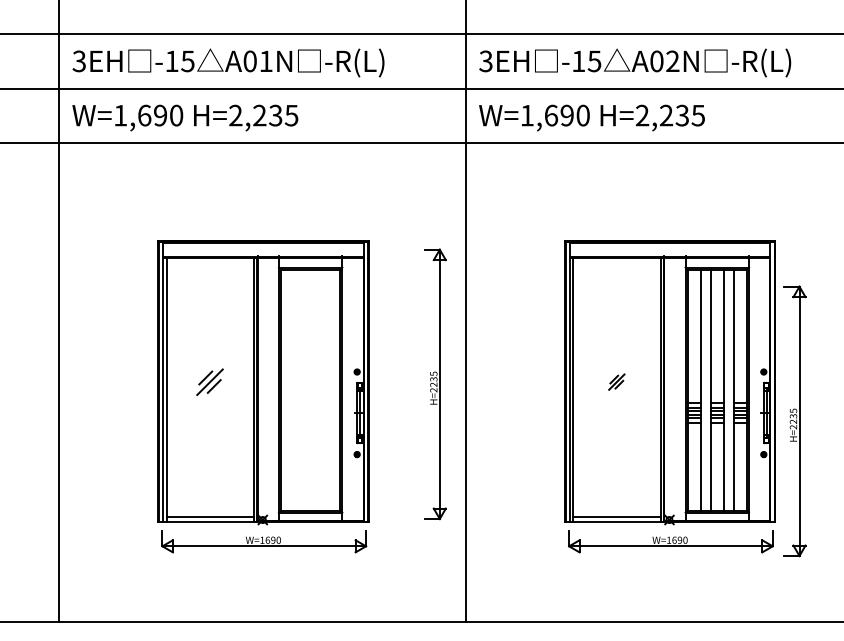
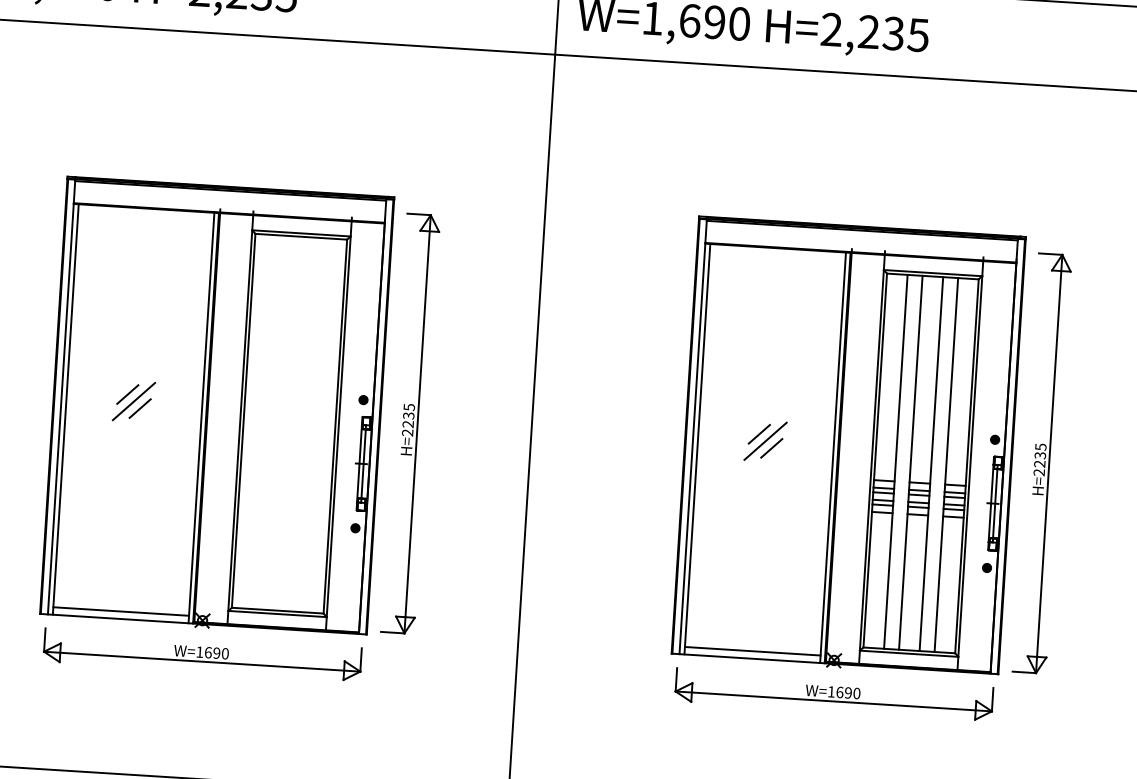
part: (616, 381) -> (765, 440), size x1.67
part: (435, 384) -> (410, 424), moved
part: (794, 421) -> (1041, 463), moved

